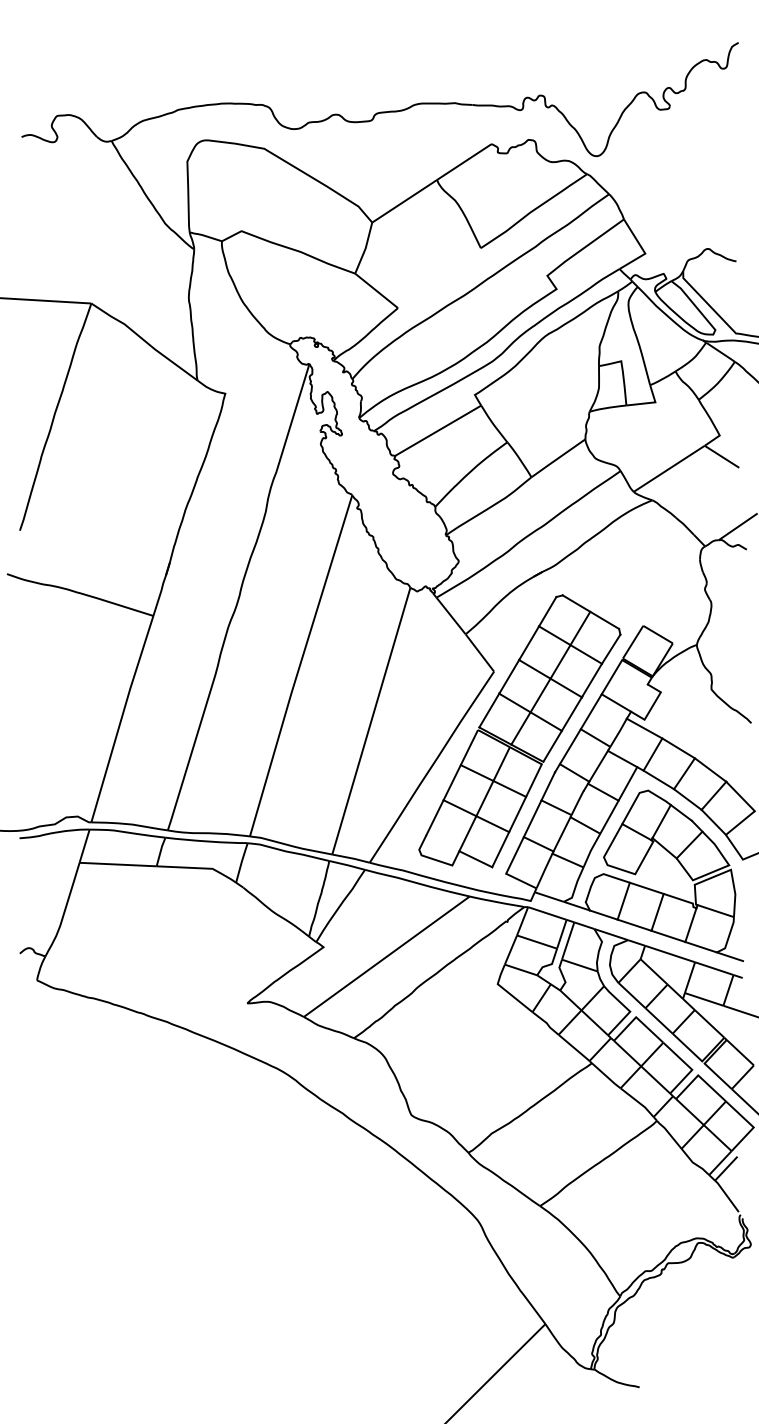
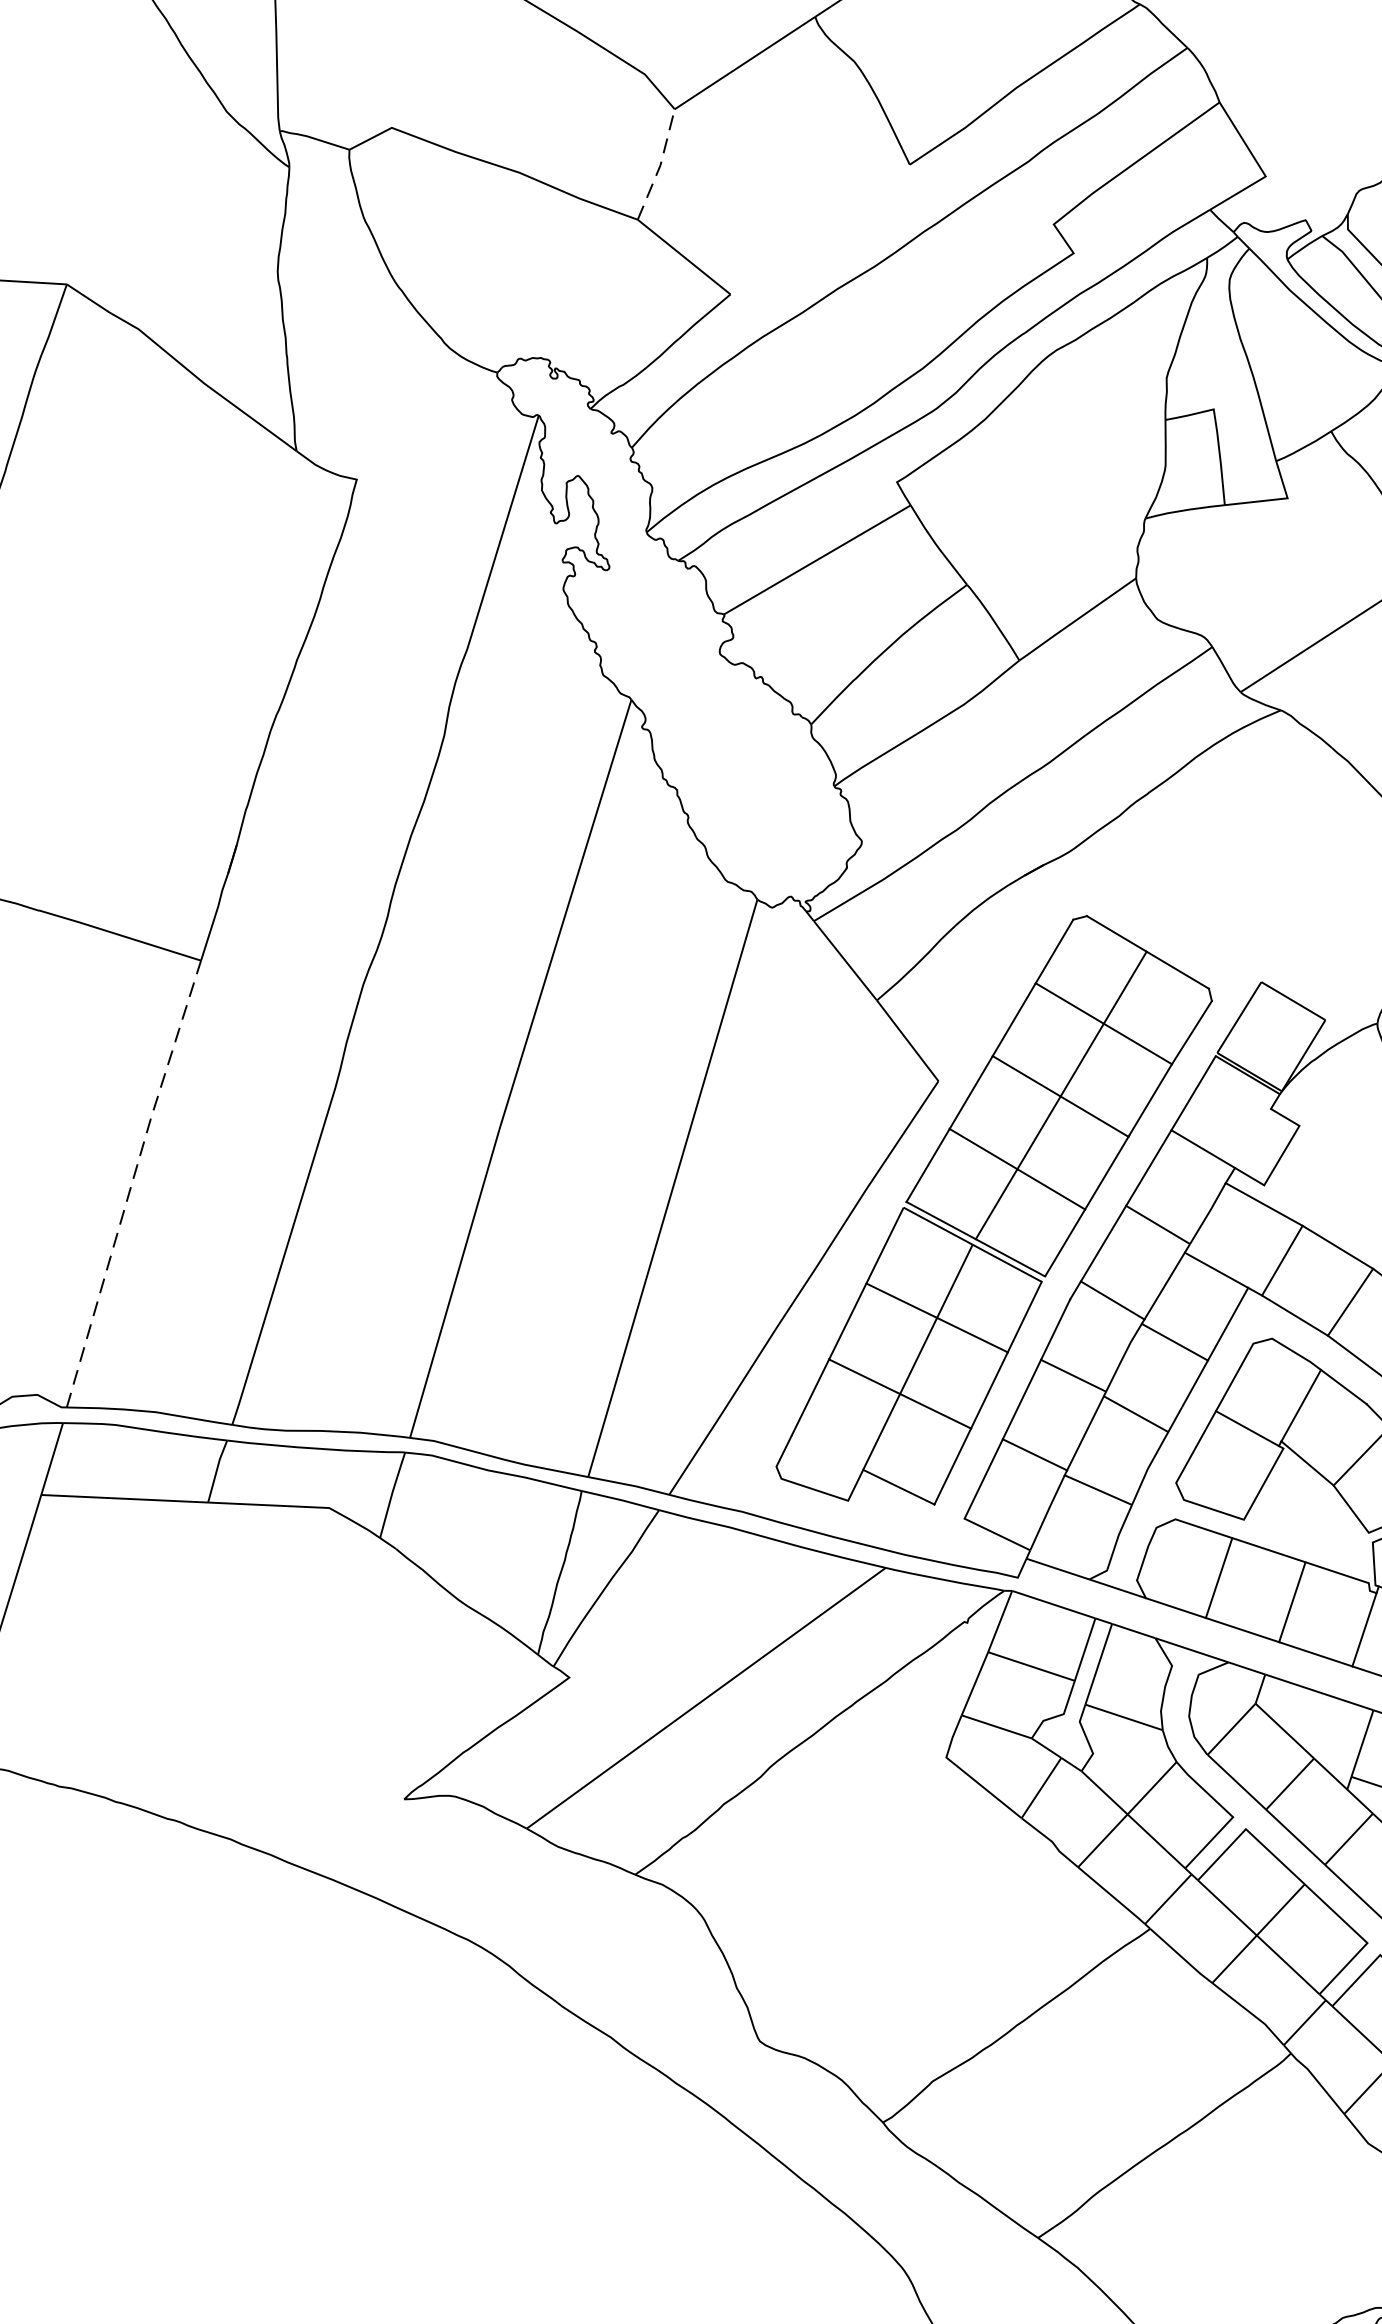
line: (365, 248) -> (660, 165), solid -> dashed
line: (121, 718) -> (132, 1182), solid -> dashed

